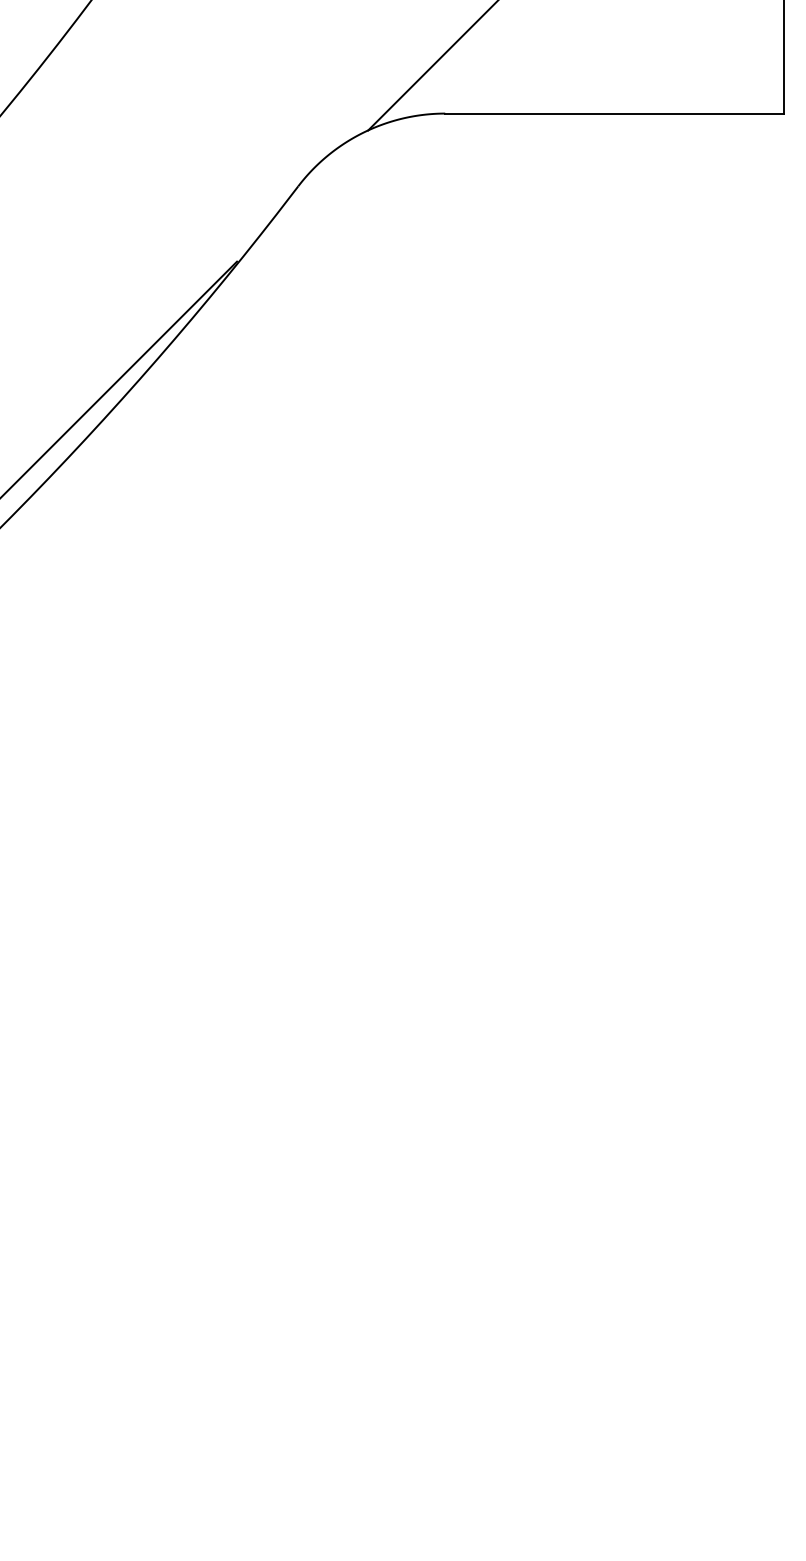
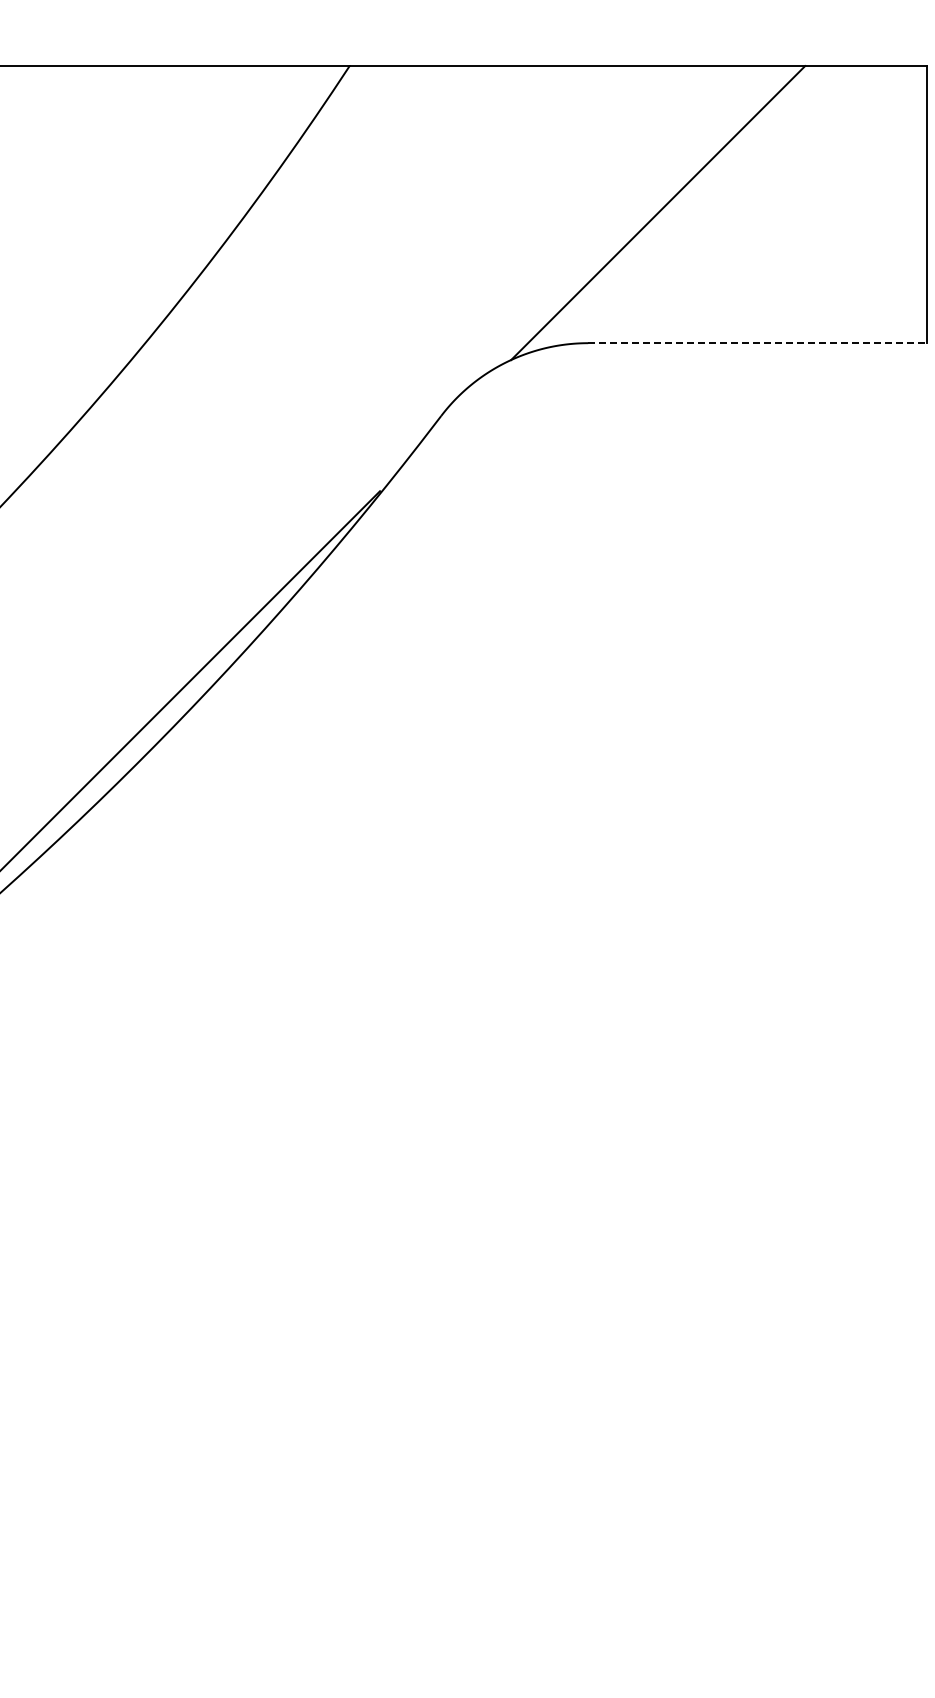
line: (615, 113) -> (758, 343), solid -> dashed

